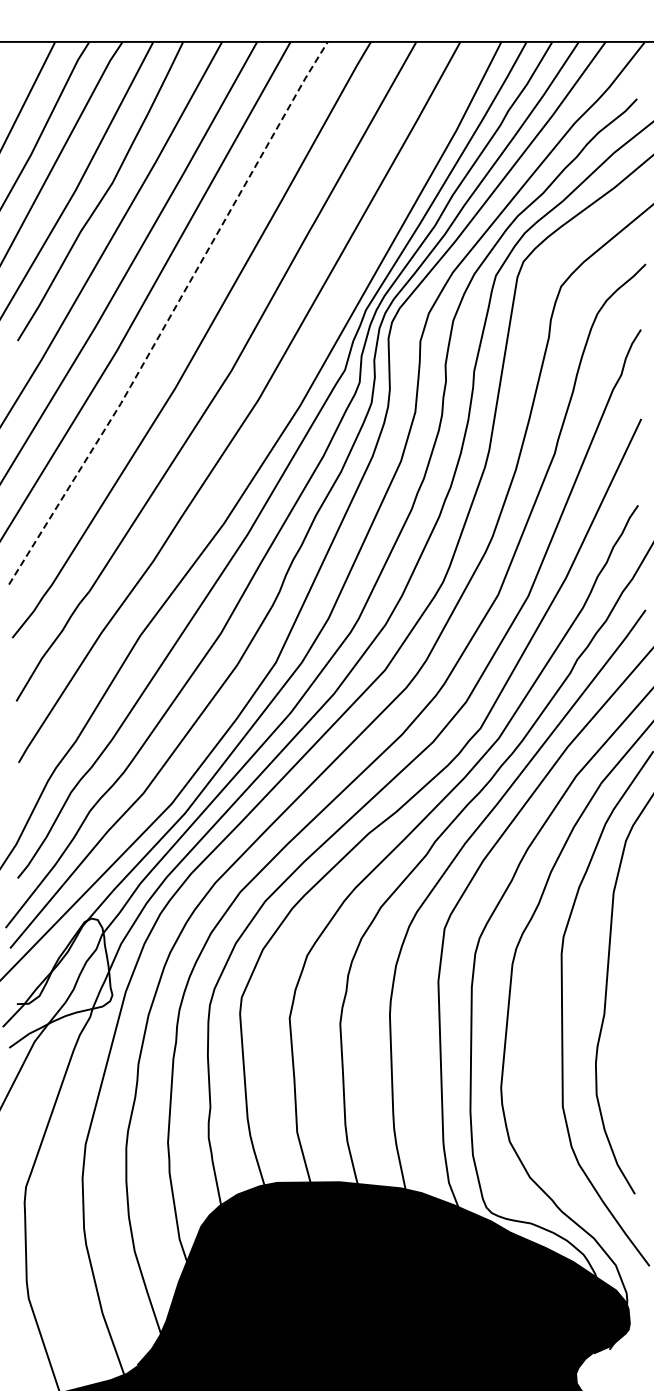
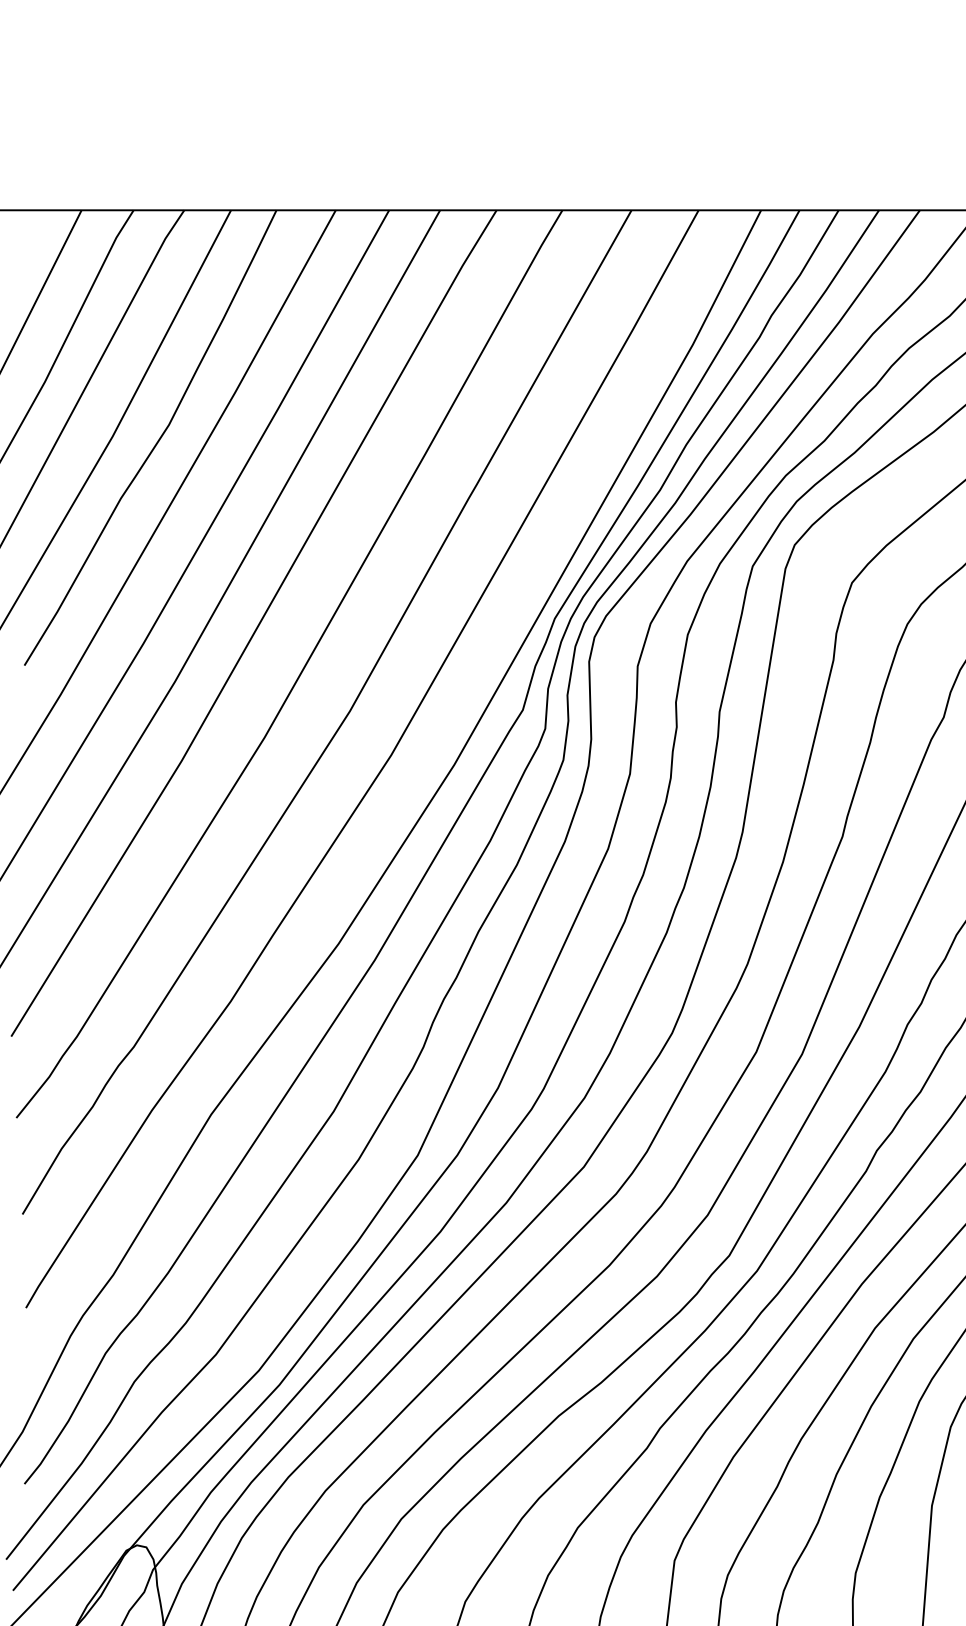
line: (171, 314) -> (258, 625), dashed -> solid

